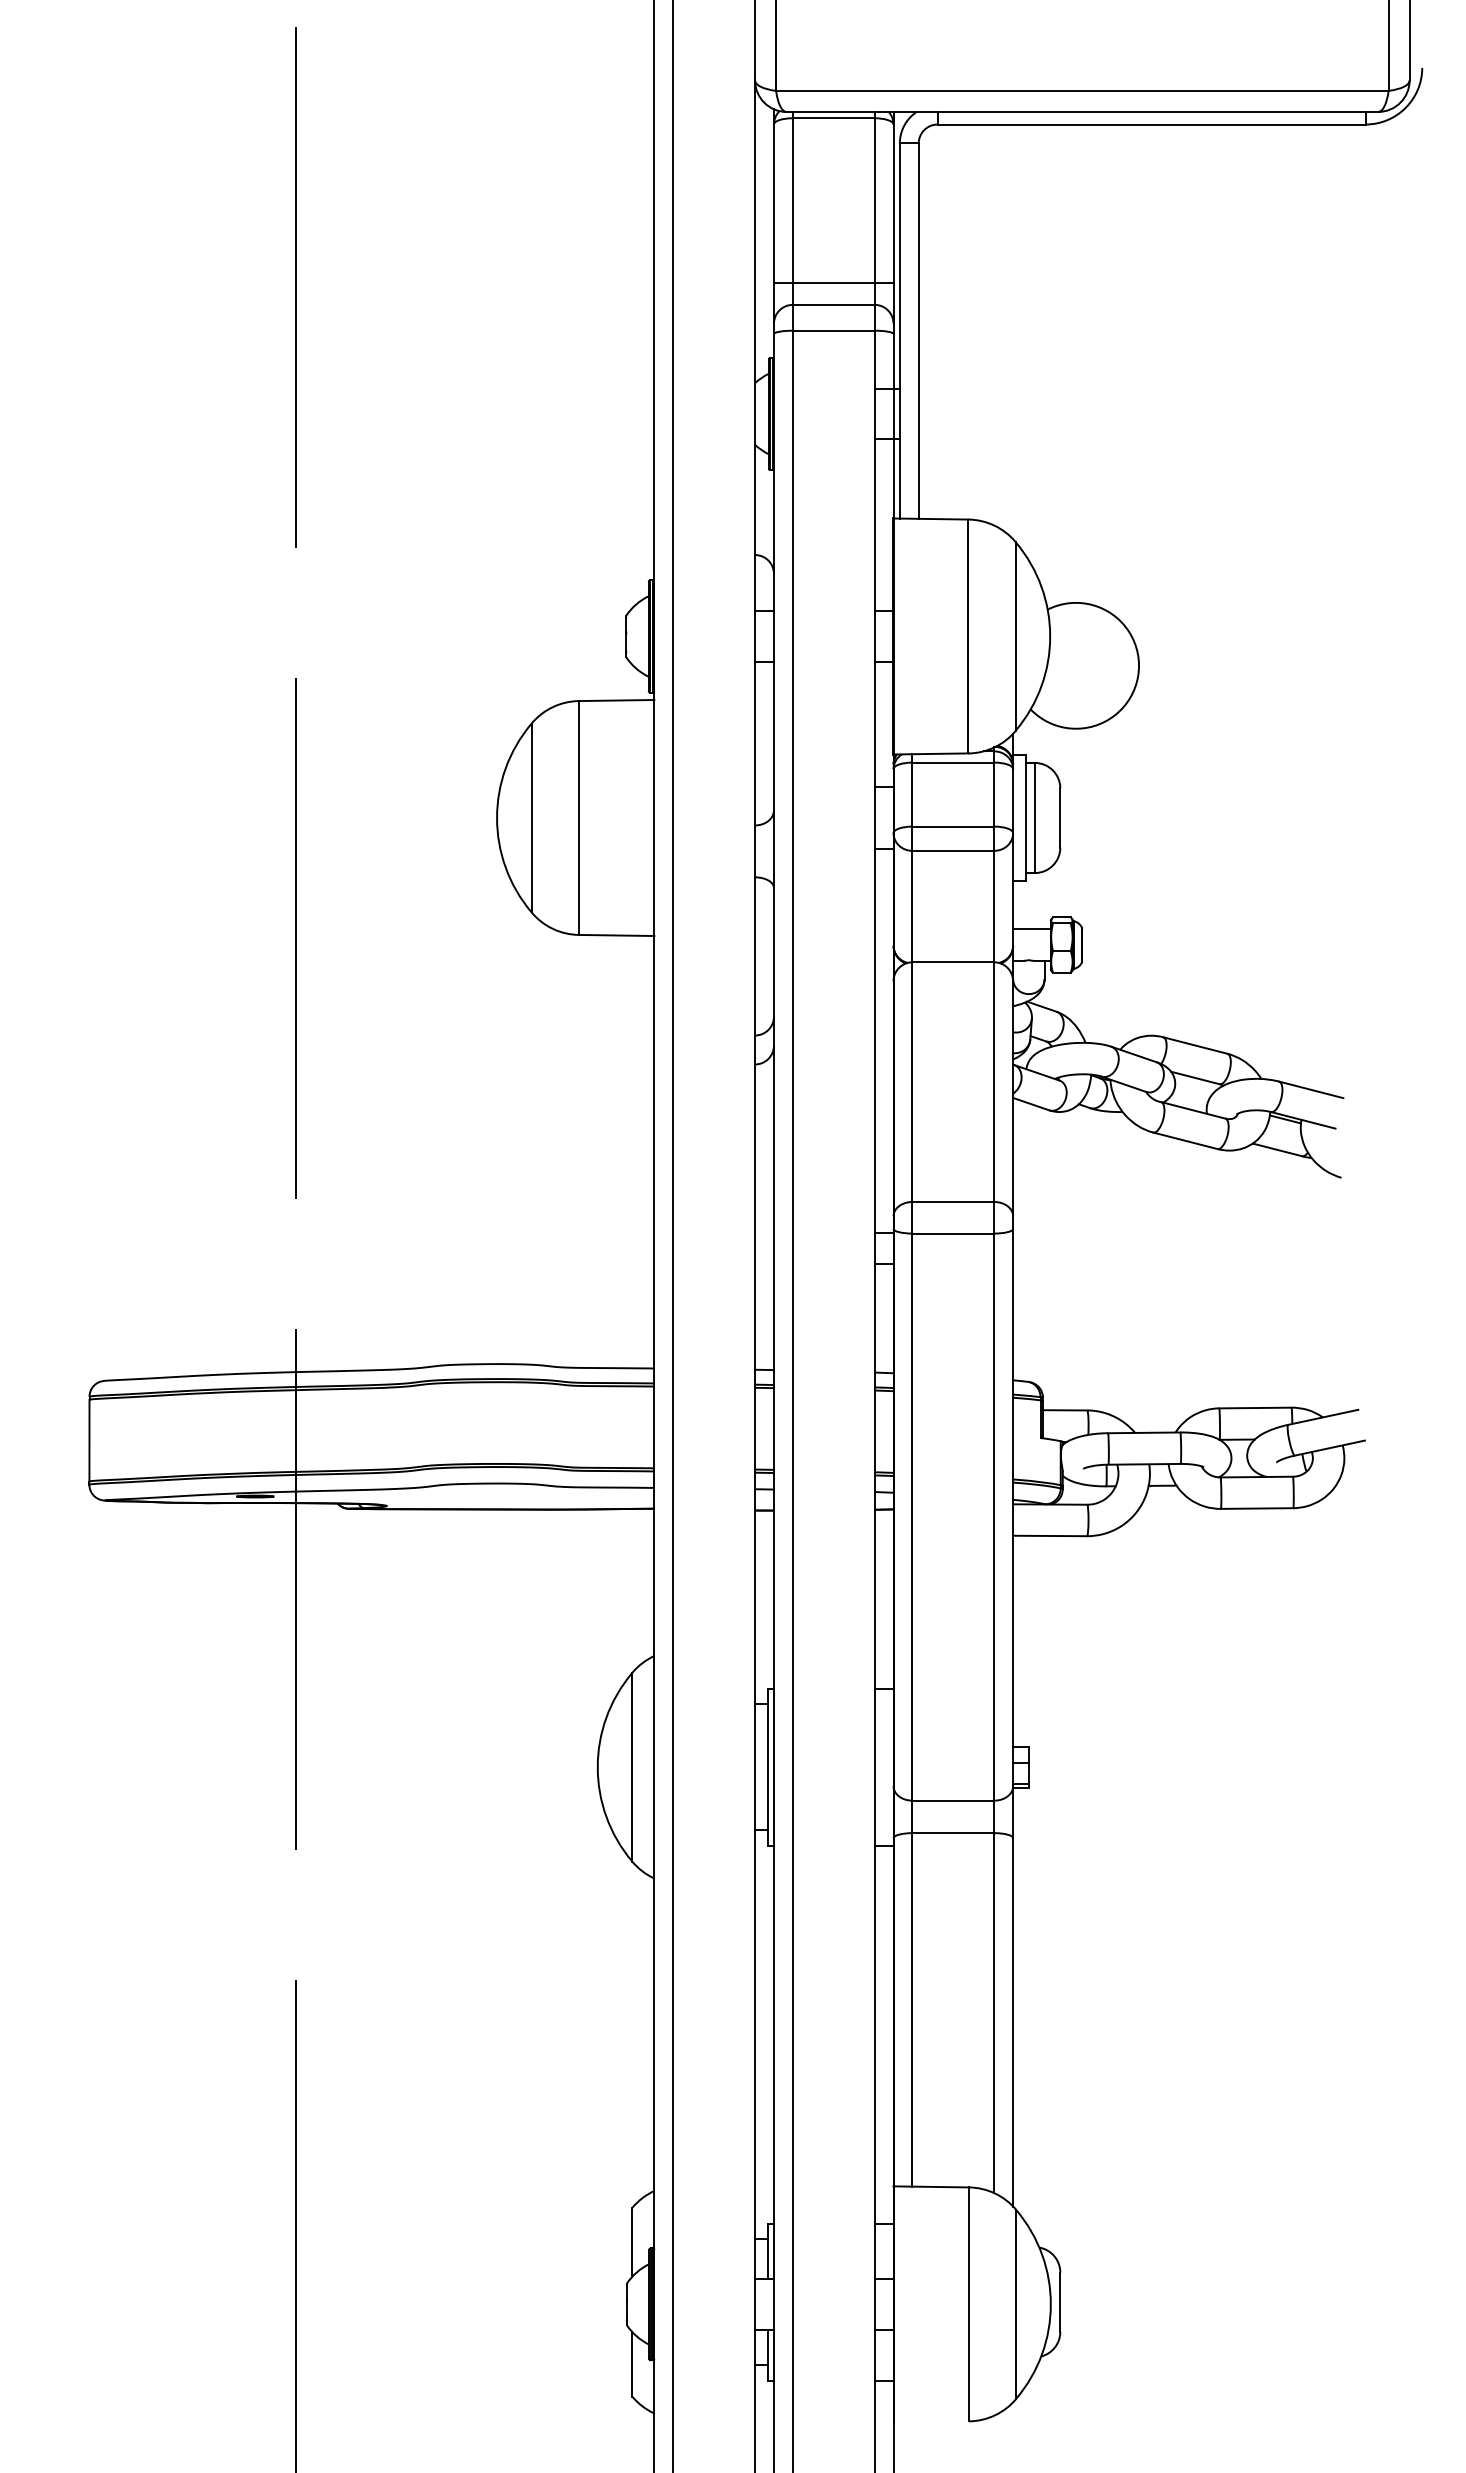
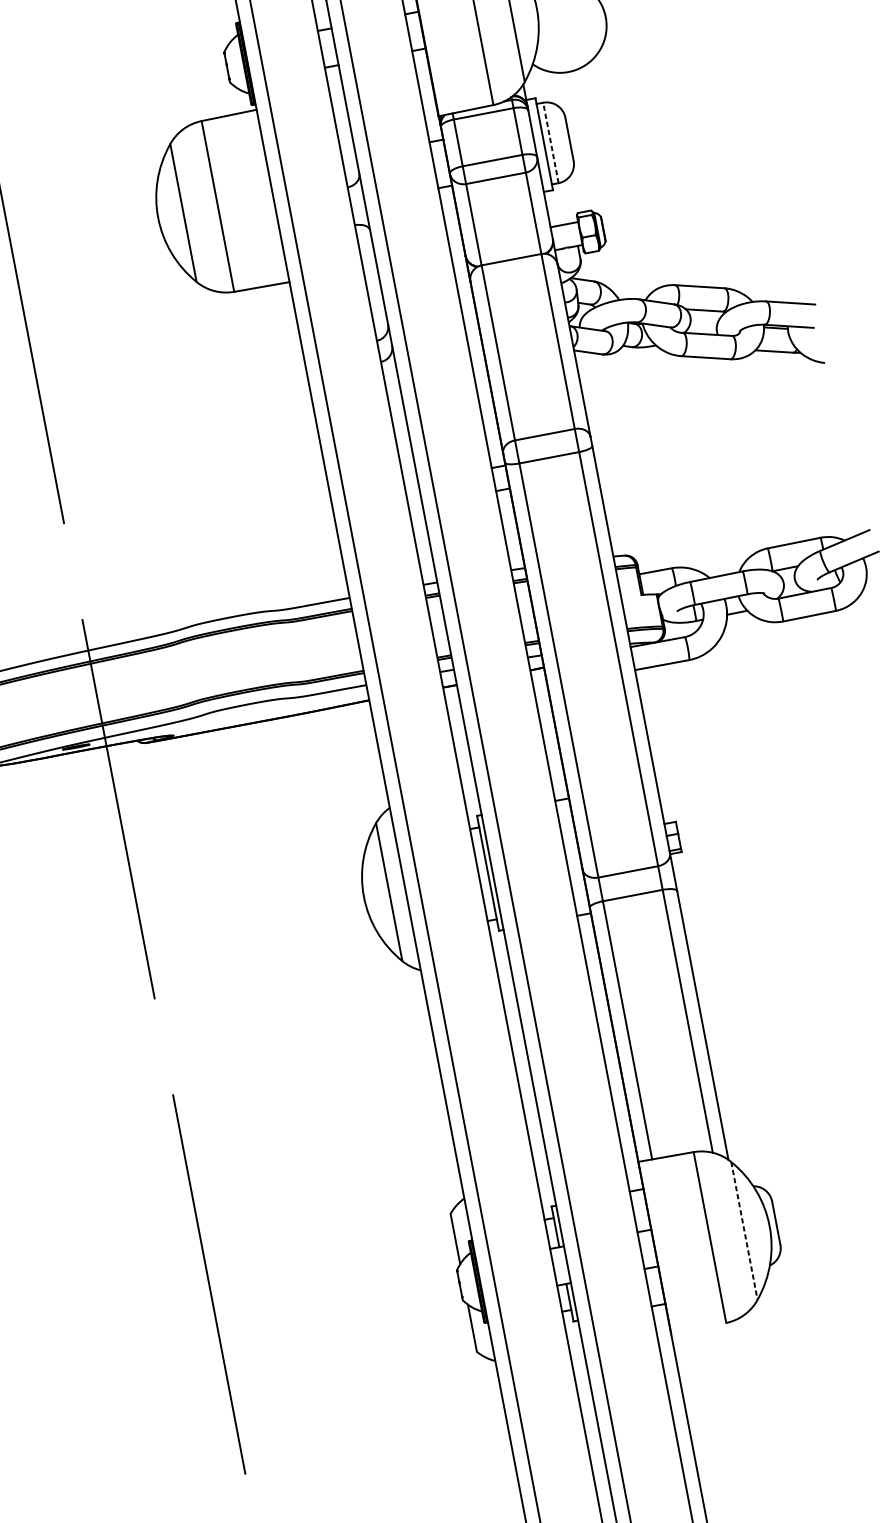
line: (1034, 817) -> (550, 142), solid -> dashed
line: (1016, 2304) -> (744, 1231), solid -> dashed

